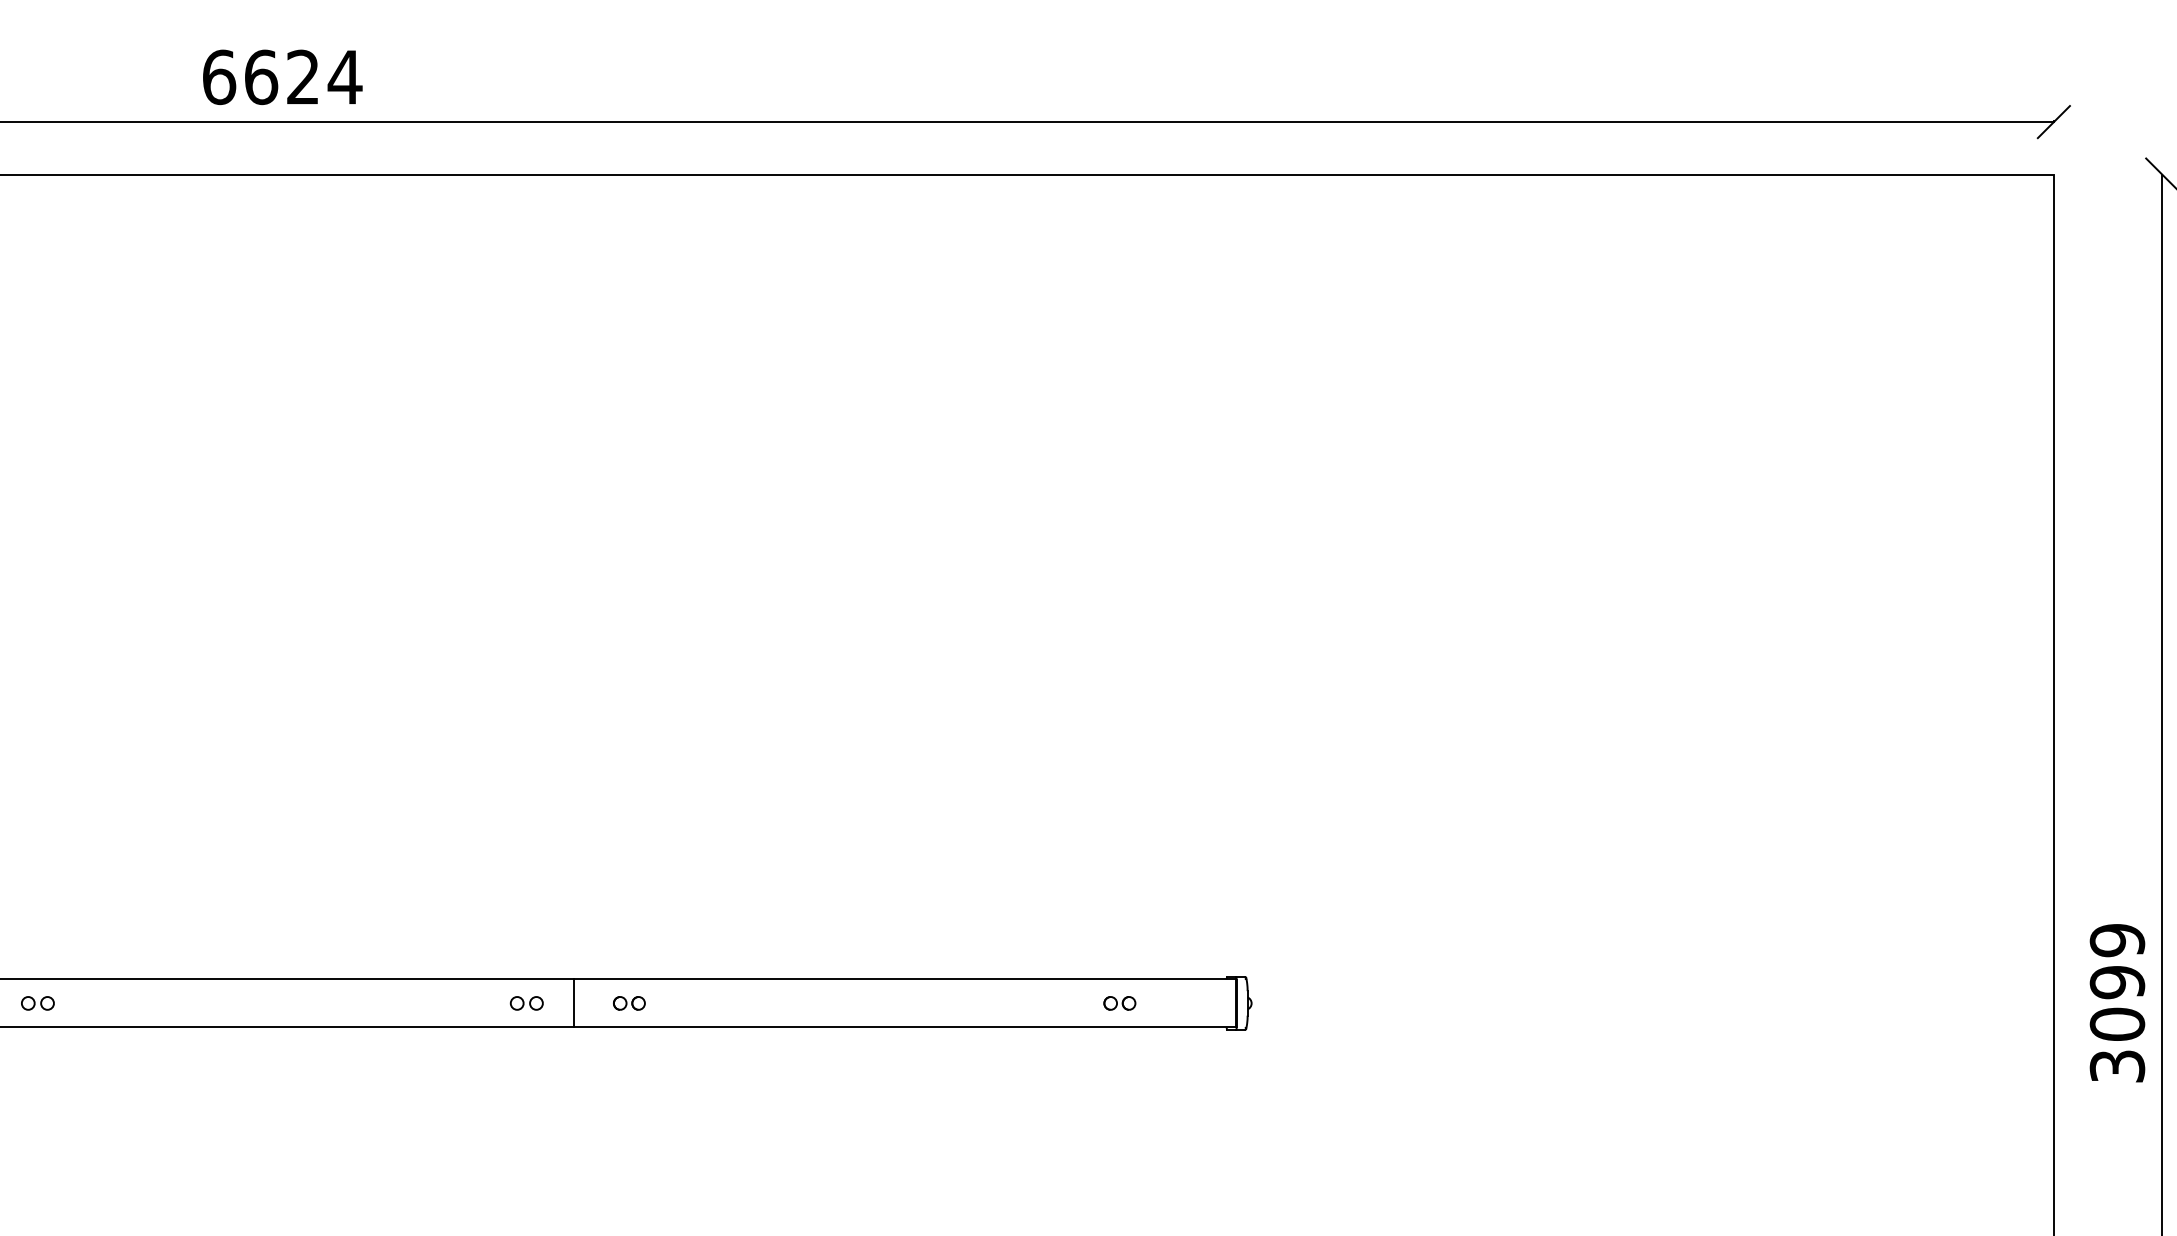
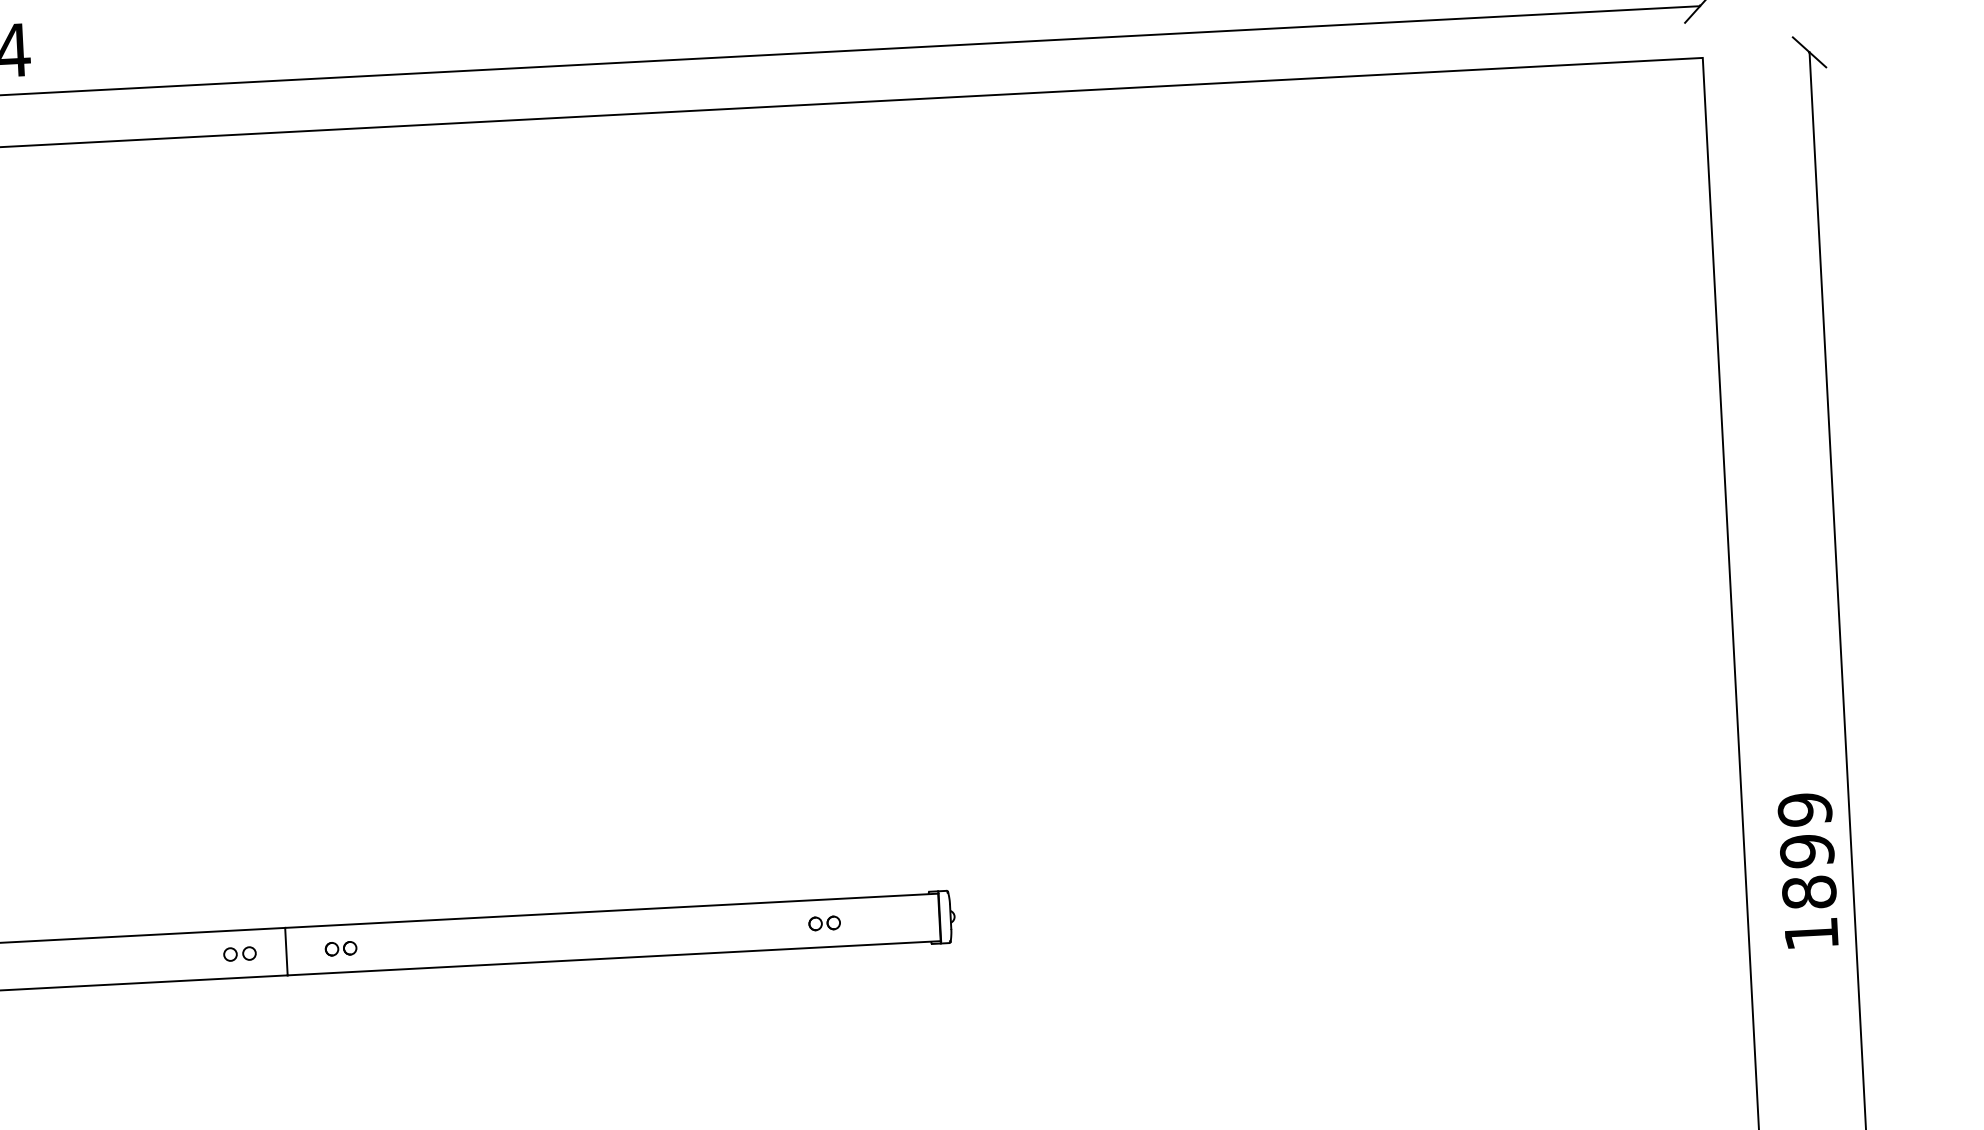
text: (2117, 1044) -> (1810, 912), 3099 -> 1899

